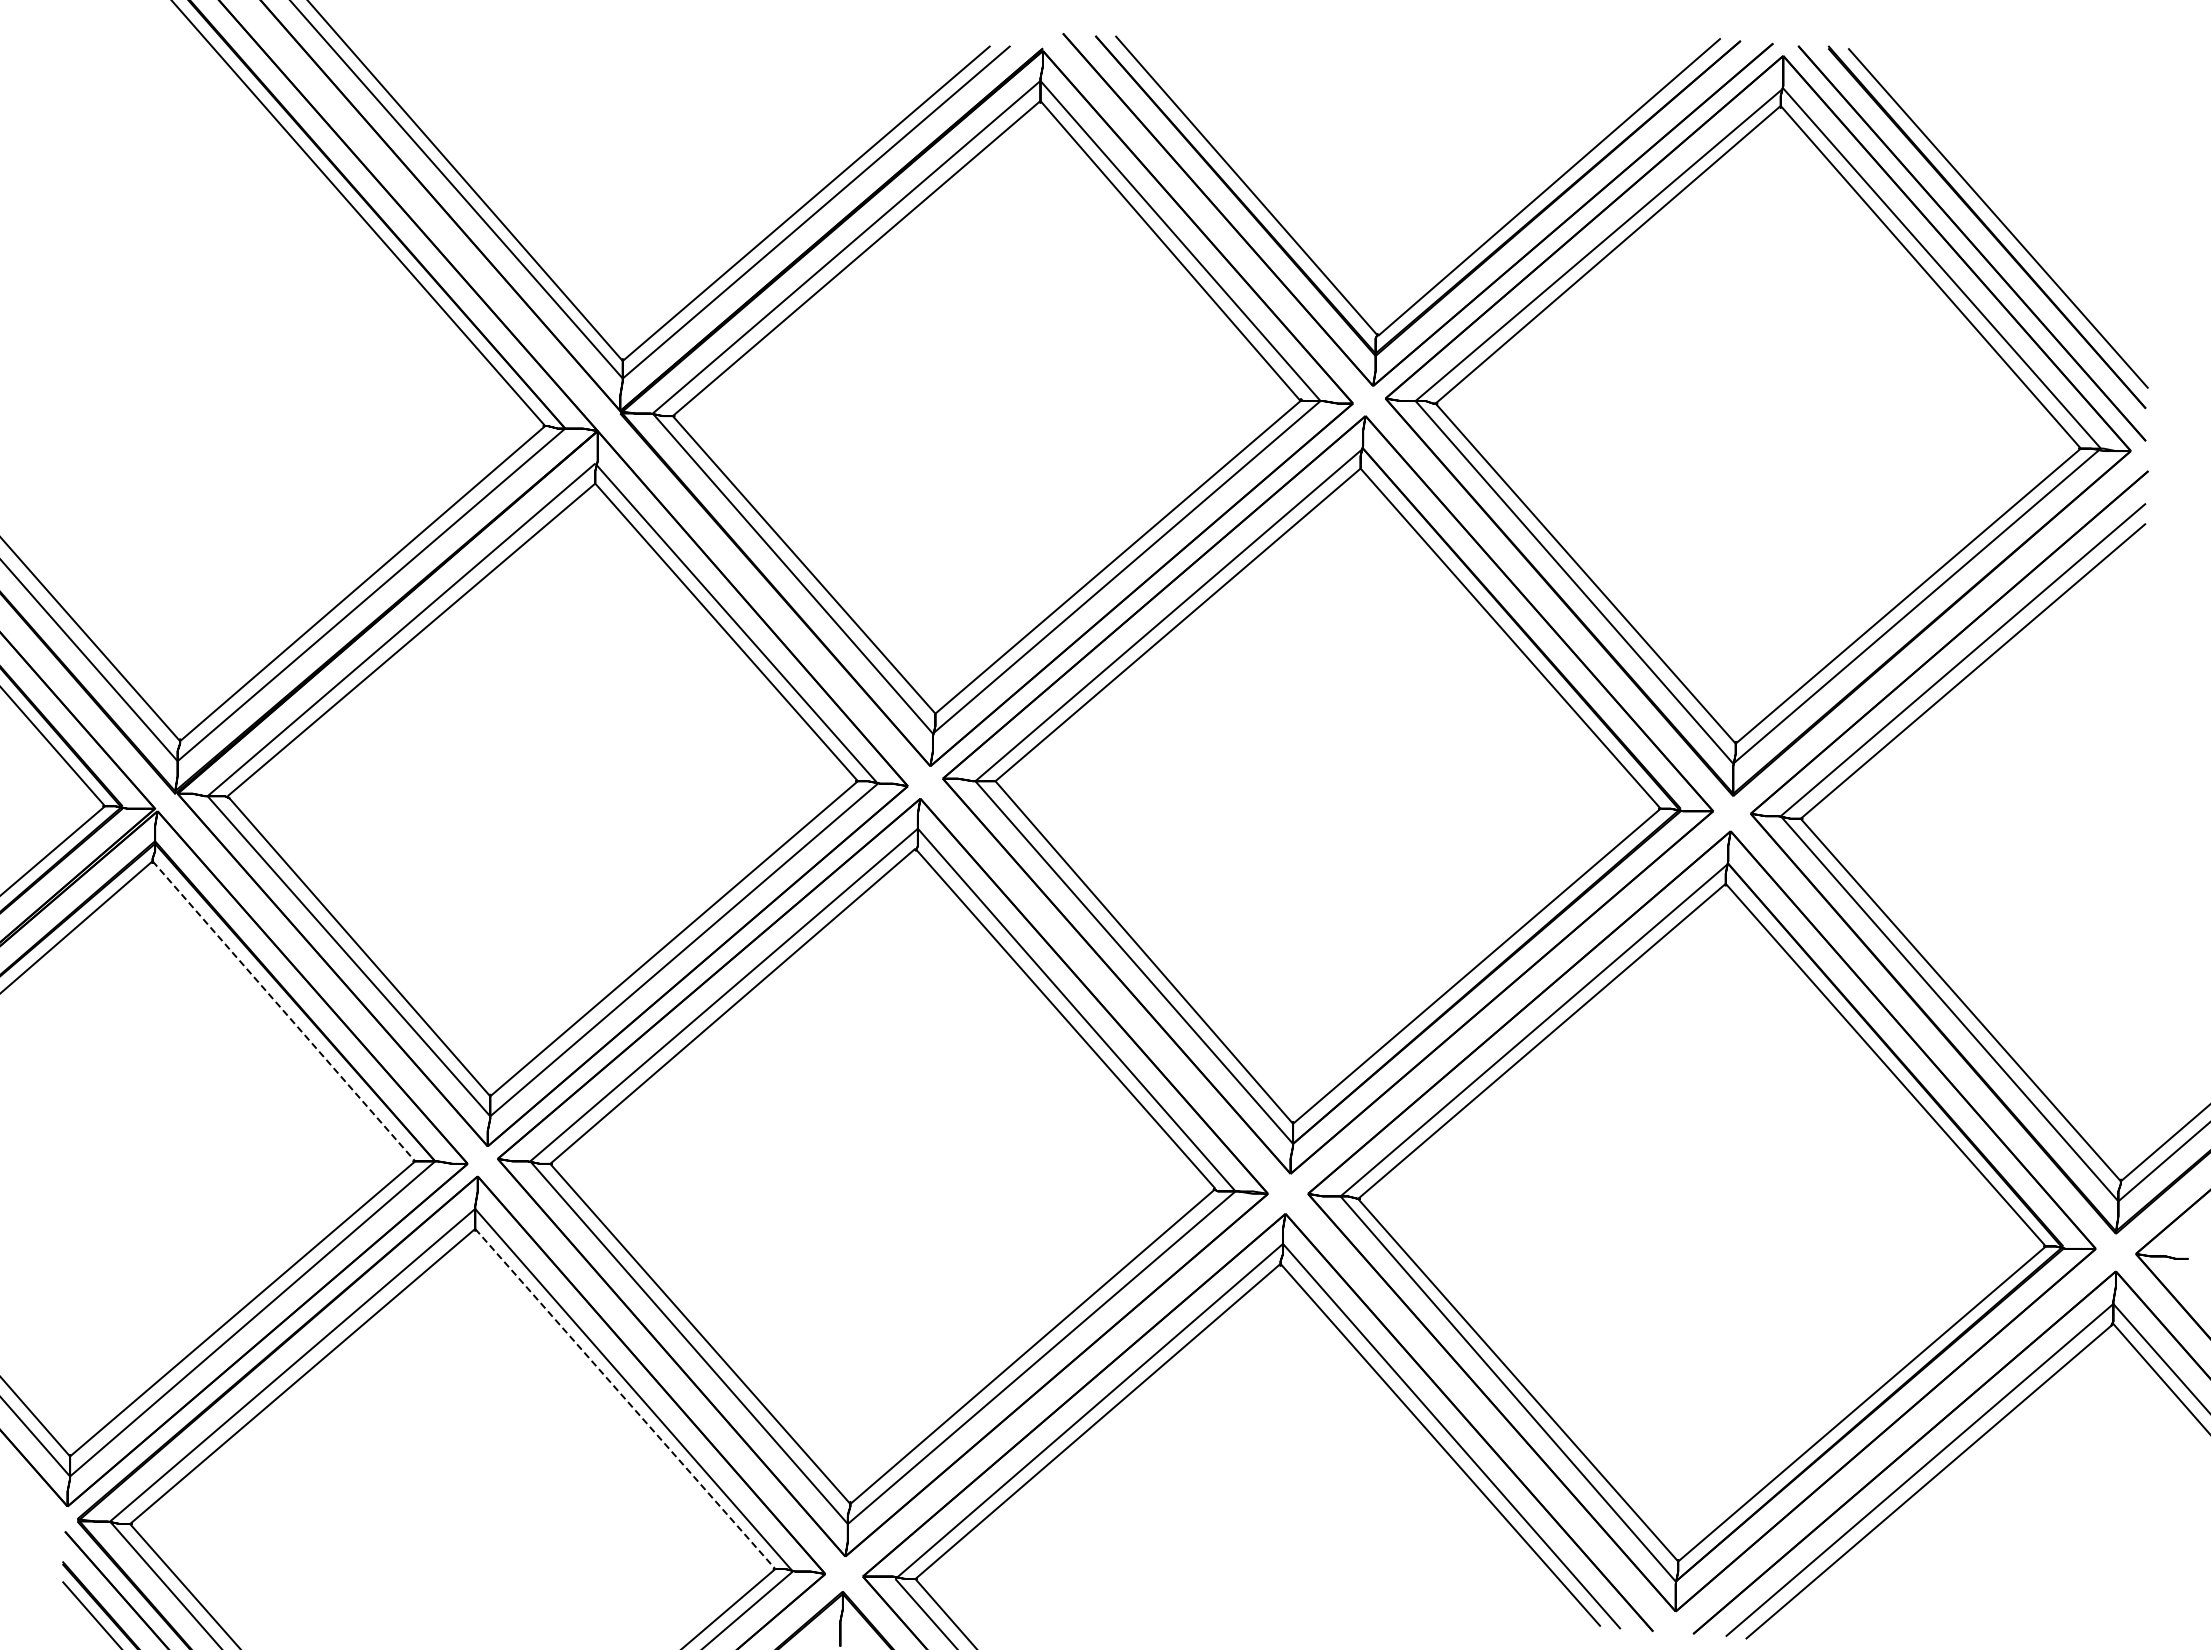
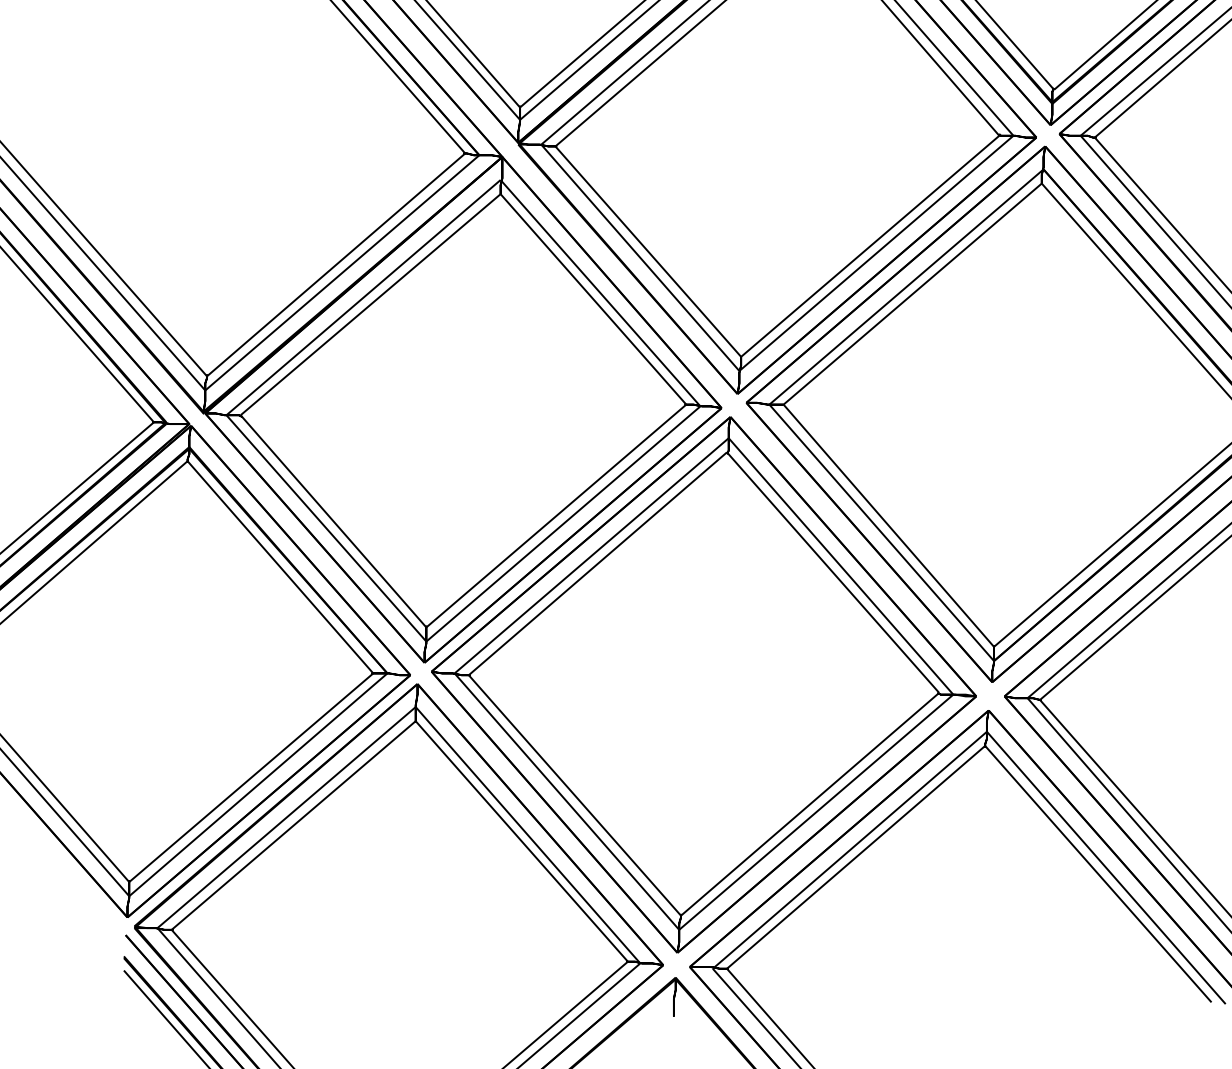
line: (284, 1011) -> (280, 567), dashed -> solid
line: (625, 1398) -> (521, 841), dashed -> solid

